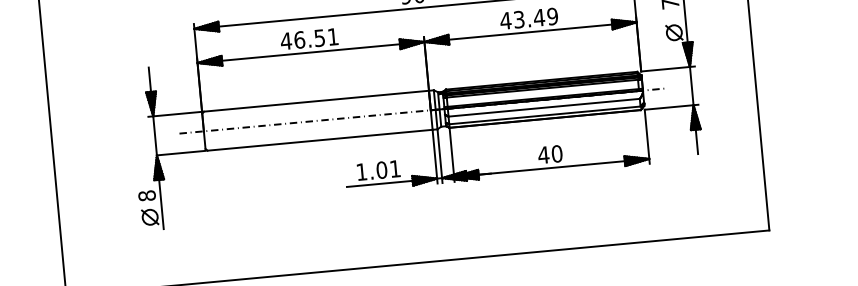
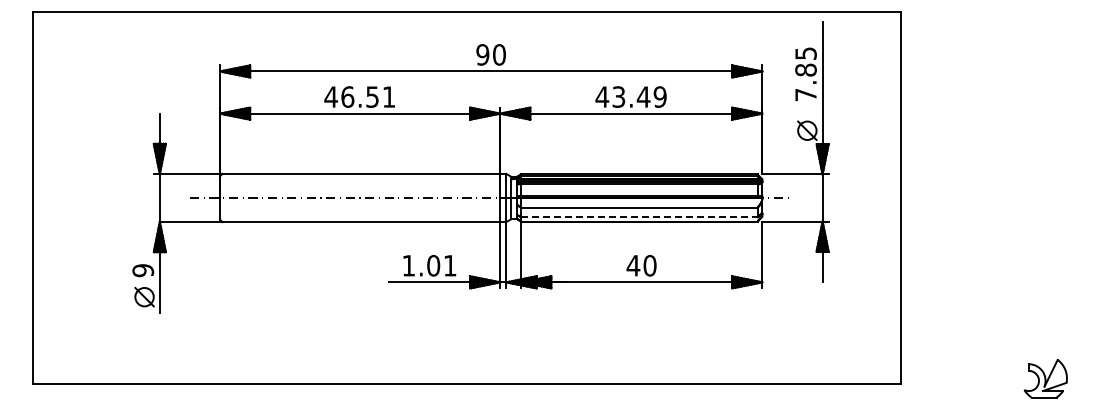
line: (544, 115) -> (639, 217), solid -> dashed
text: (147, 195) -> (143, 270), 8 -> 9

